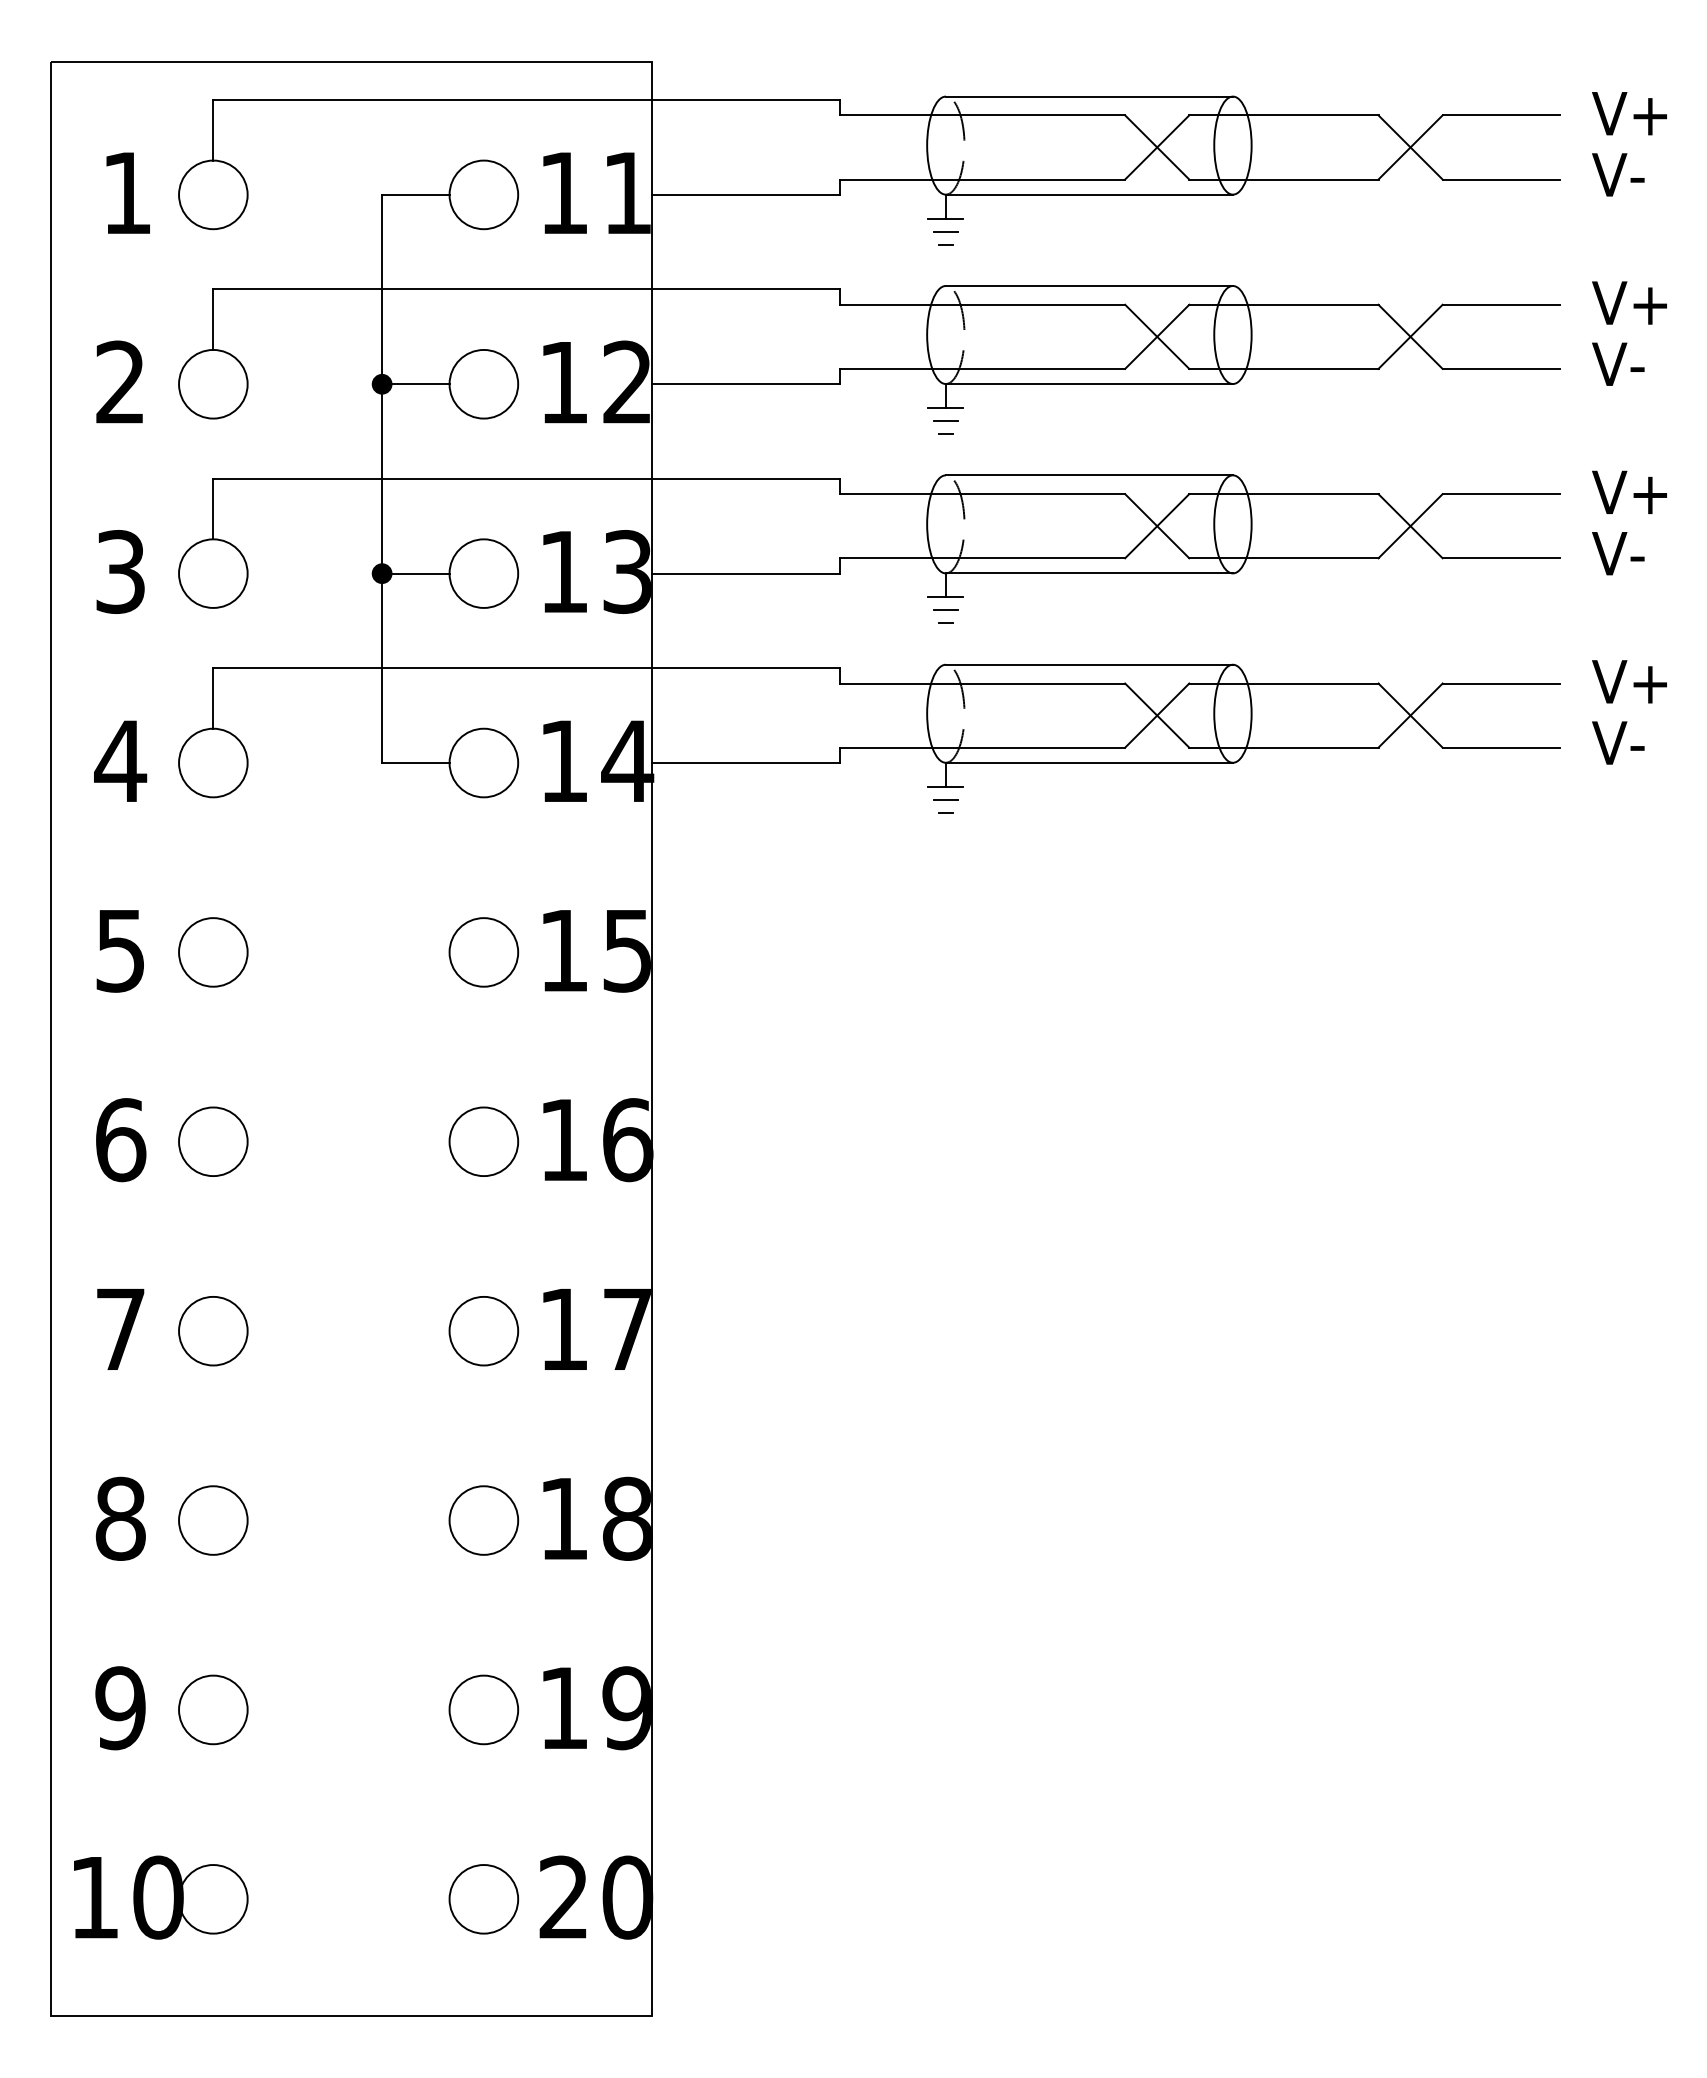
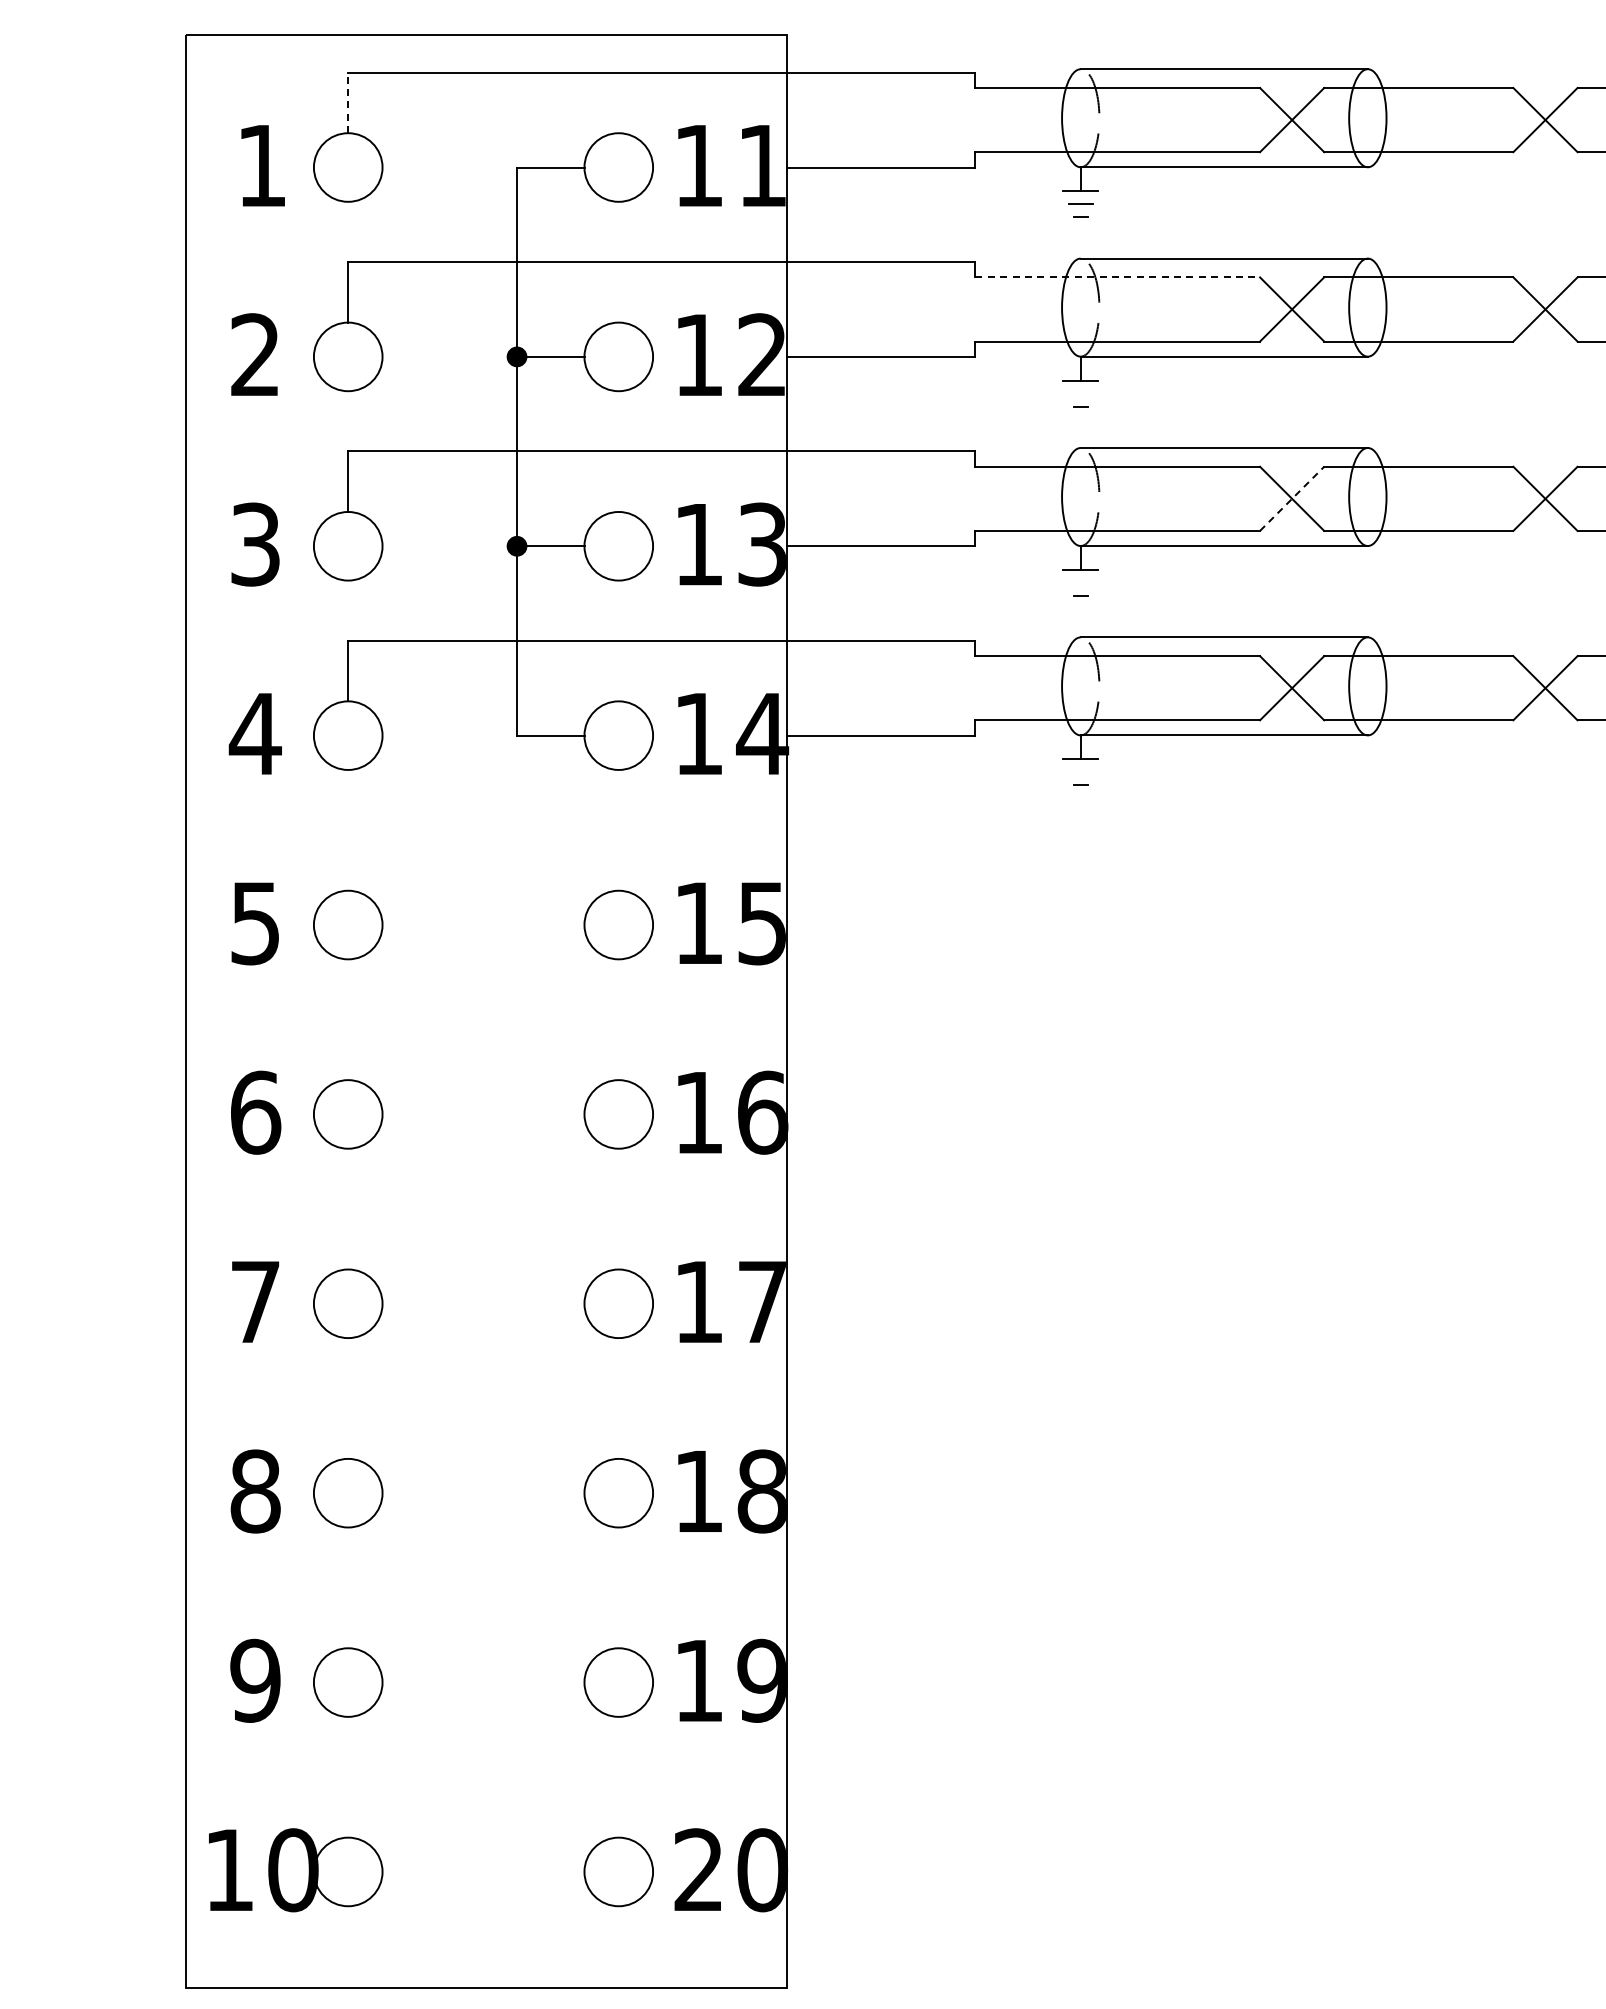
line: (213, 129) -> (348, 102), solid -> dashed
line: (983, 304) -> (1118, 277), solid -> dashed
line: (945, 420) -> (1080, 393), removed
line: (1157, 525) -> (1292, 498), solid -> dashed
line: (945, 610) -> (1080, 583), removed
line: (945, 799) -> (1080, 772), removed

